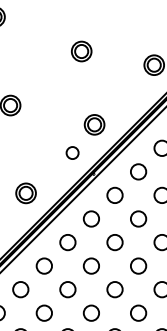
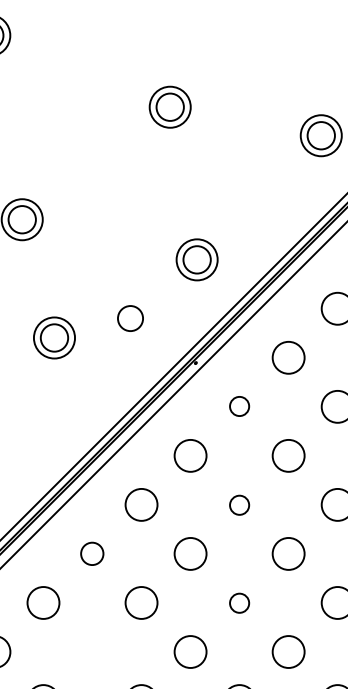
circle: (72, 152) -> (130, 317), moved
part: (25, 193) -> (53, 338), moved
circle: (114, 194) -> (238, 404), size x0.6
circle: (114, 242) -> (238, 504), size x0.6
circle: (43, 265) -> (90, 552), size x0.7
circle: (114, 289) -> (238, 602), size x0.6
circle: (43, 312) -> (90, 650), removed

